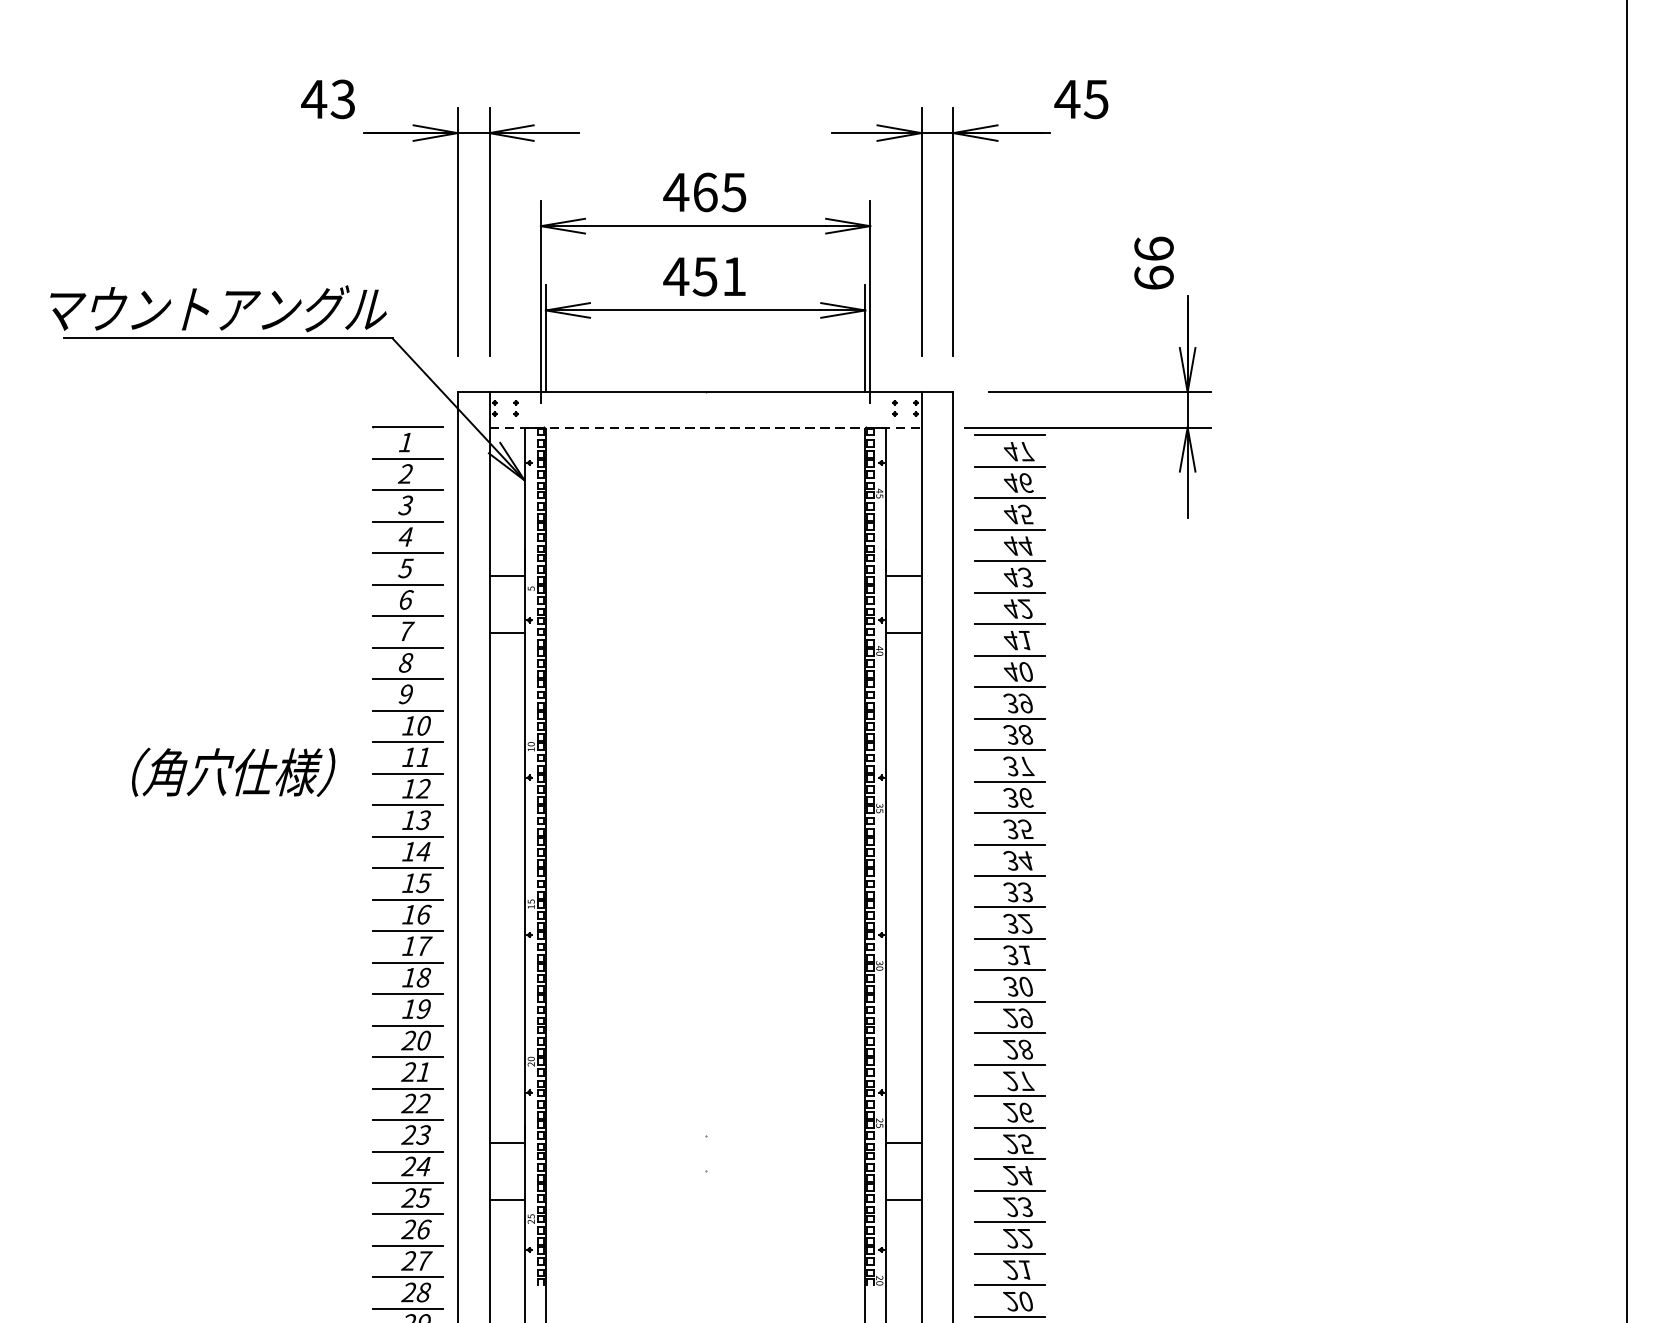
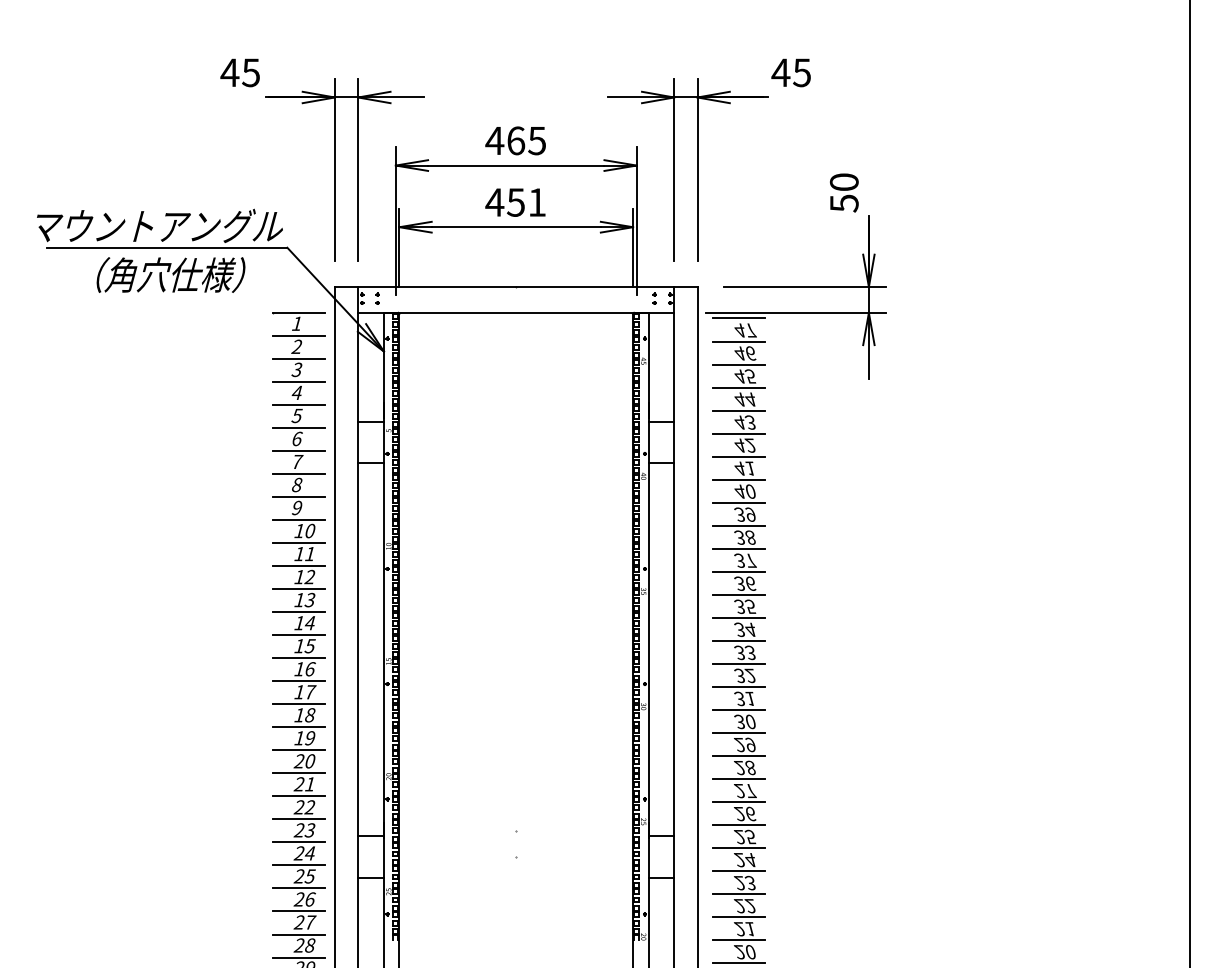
text: (342, 98) -> (250, 72), 43 -> 45
text: (1152, 262) -> (843, 192), 66 -> 50
line: (705, 427) -> (516, 312), dashed -> solid
text: (232, 771) -> (170, 274), moved

